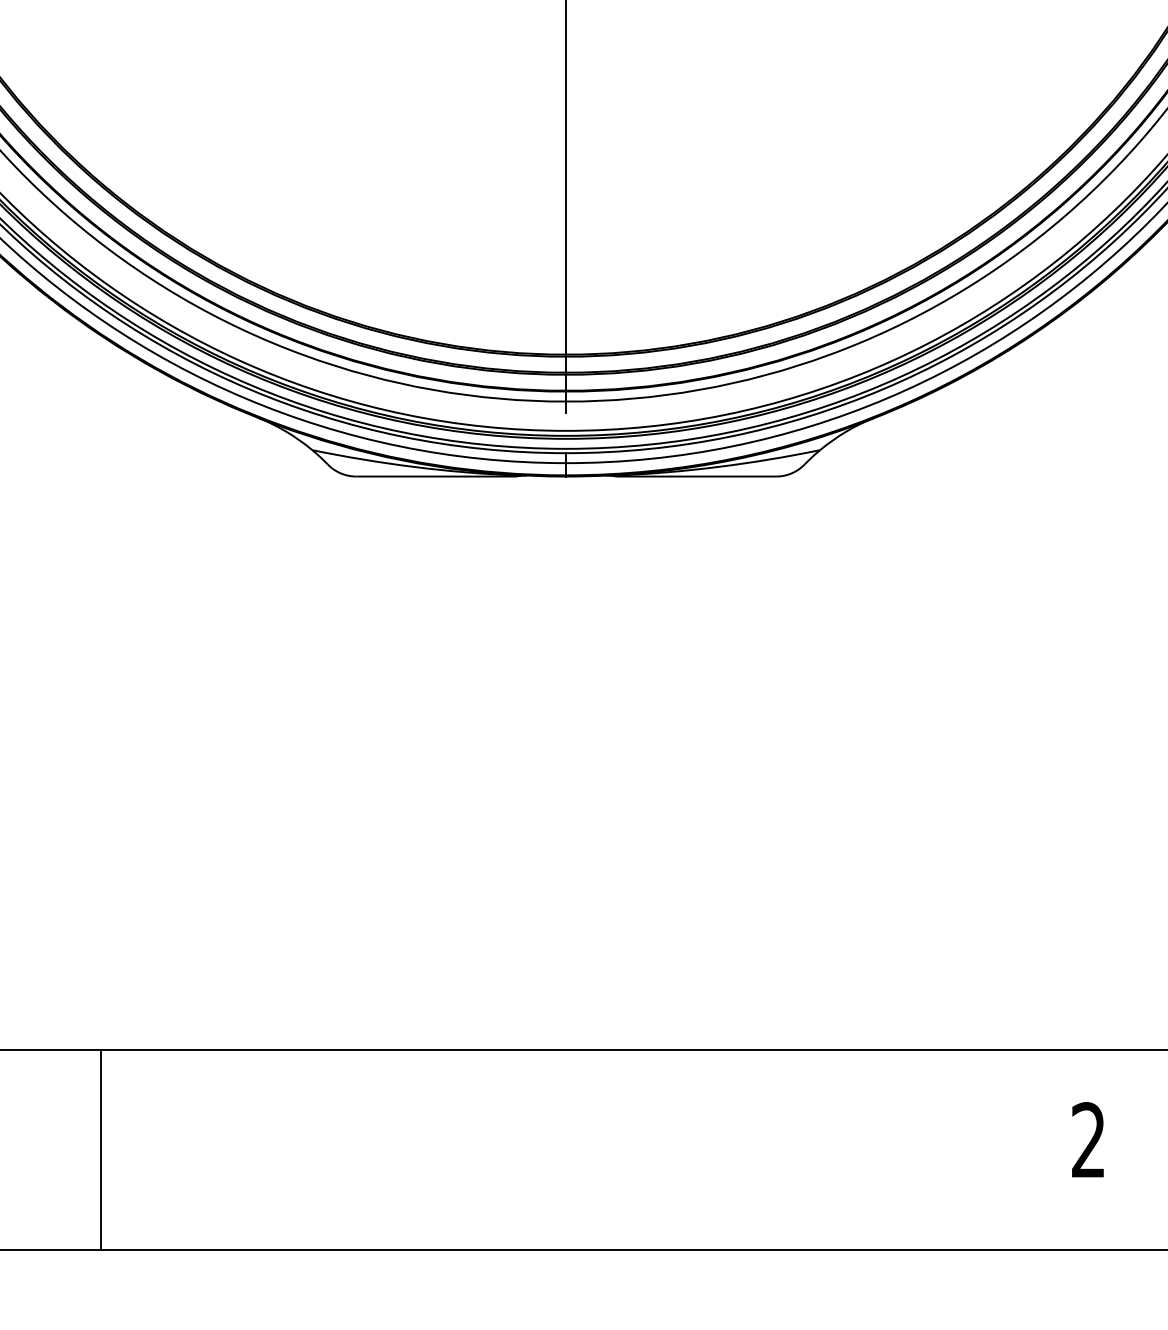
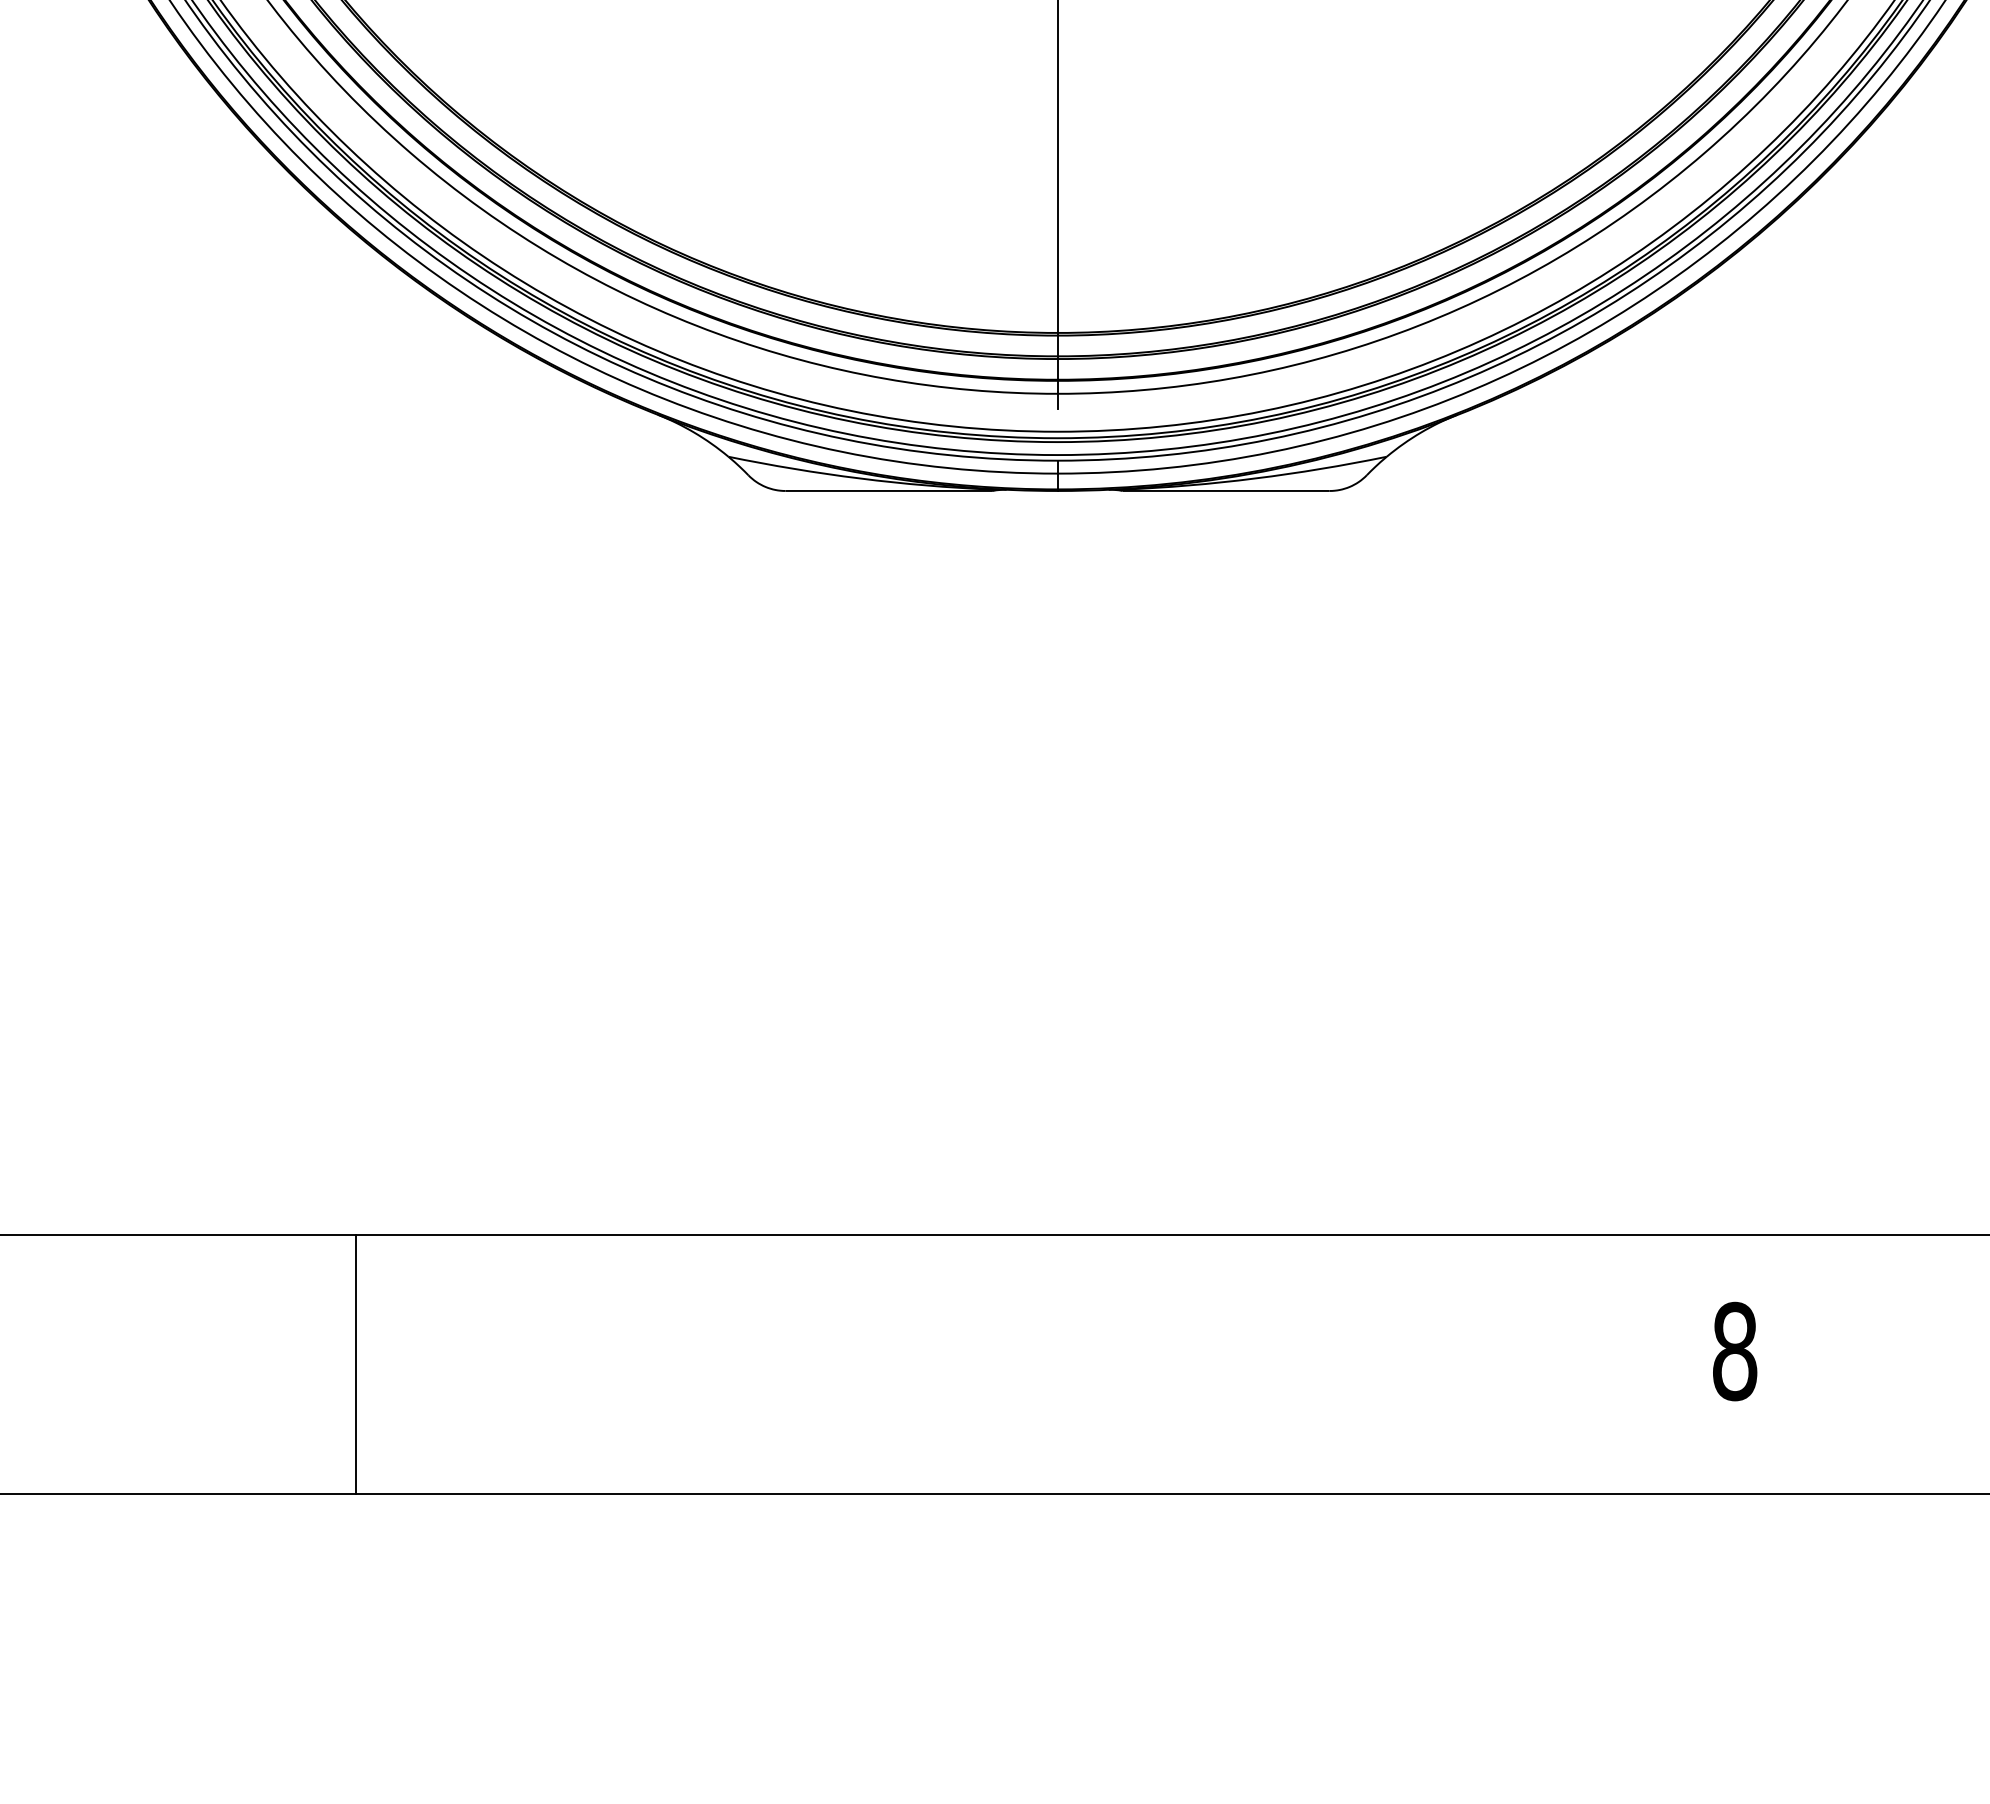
text: (1089, 1140) -> (1735, 1351), 2 -> 8
line: (101, 1149) -> (355, 1363), moved

